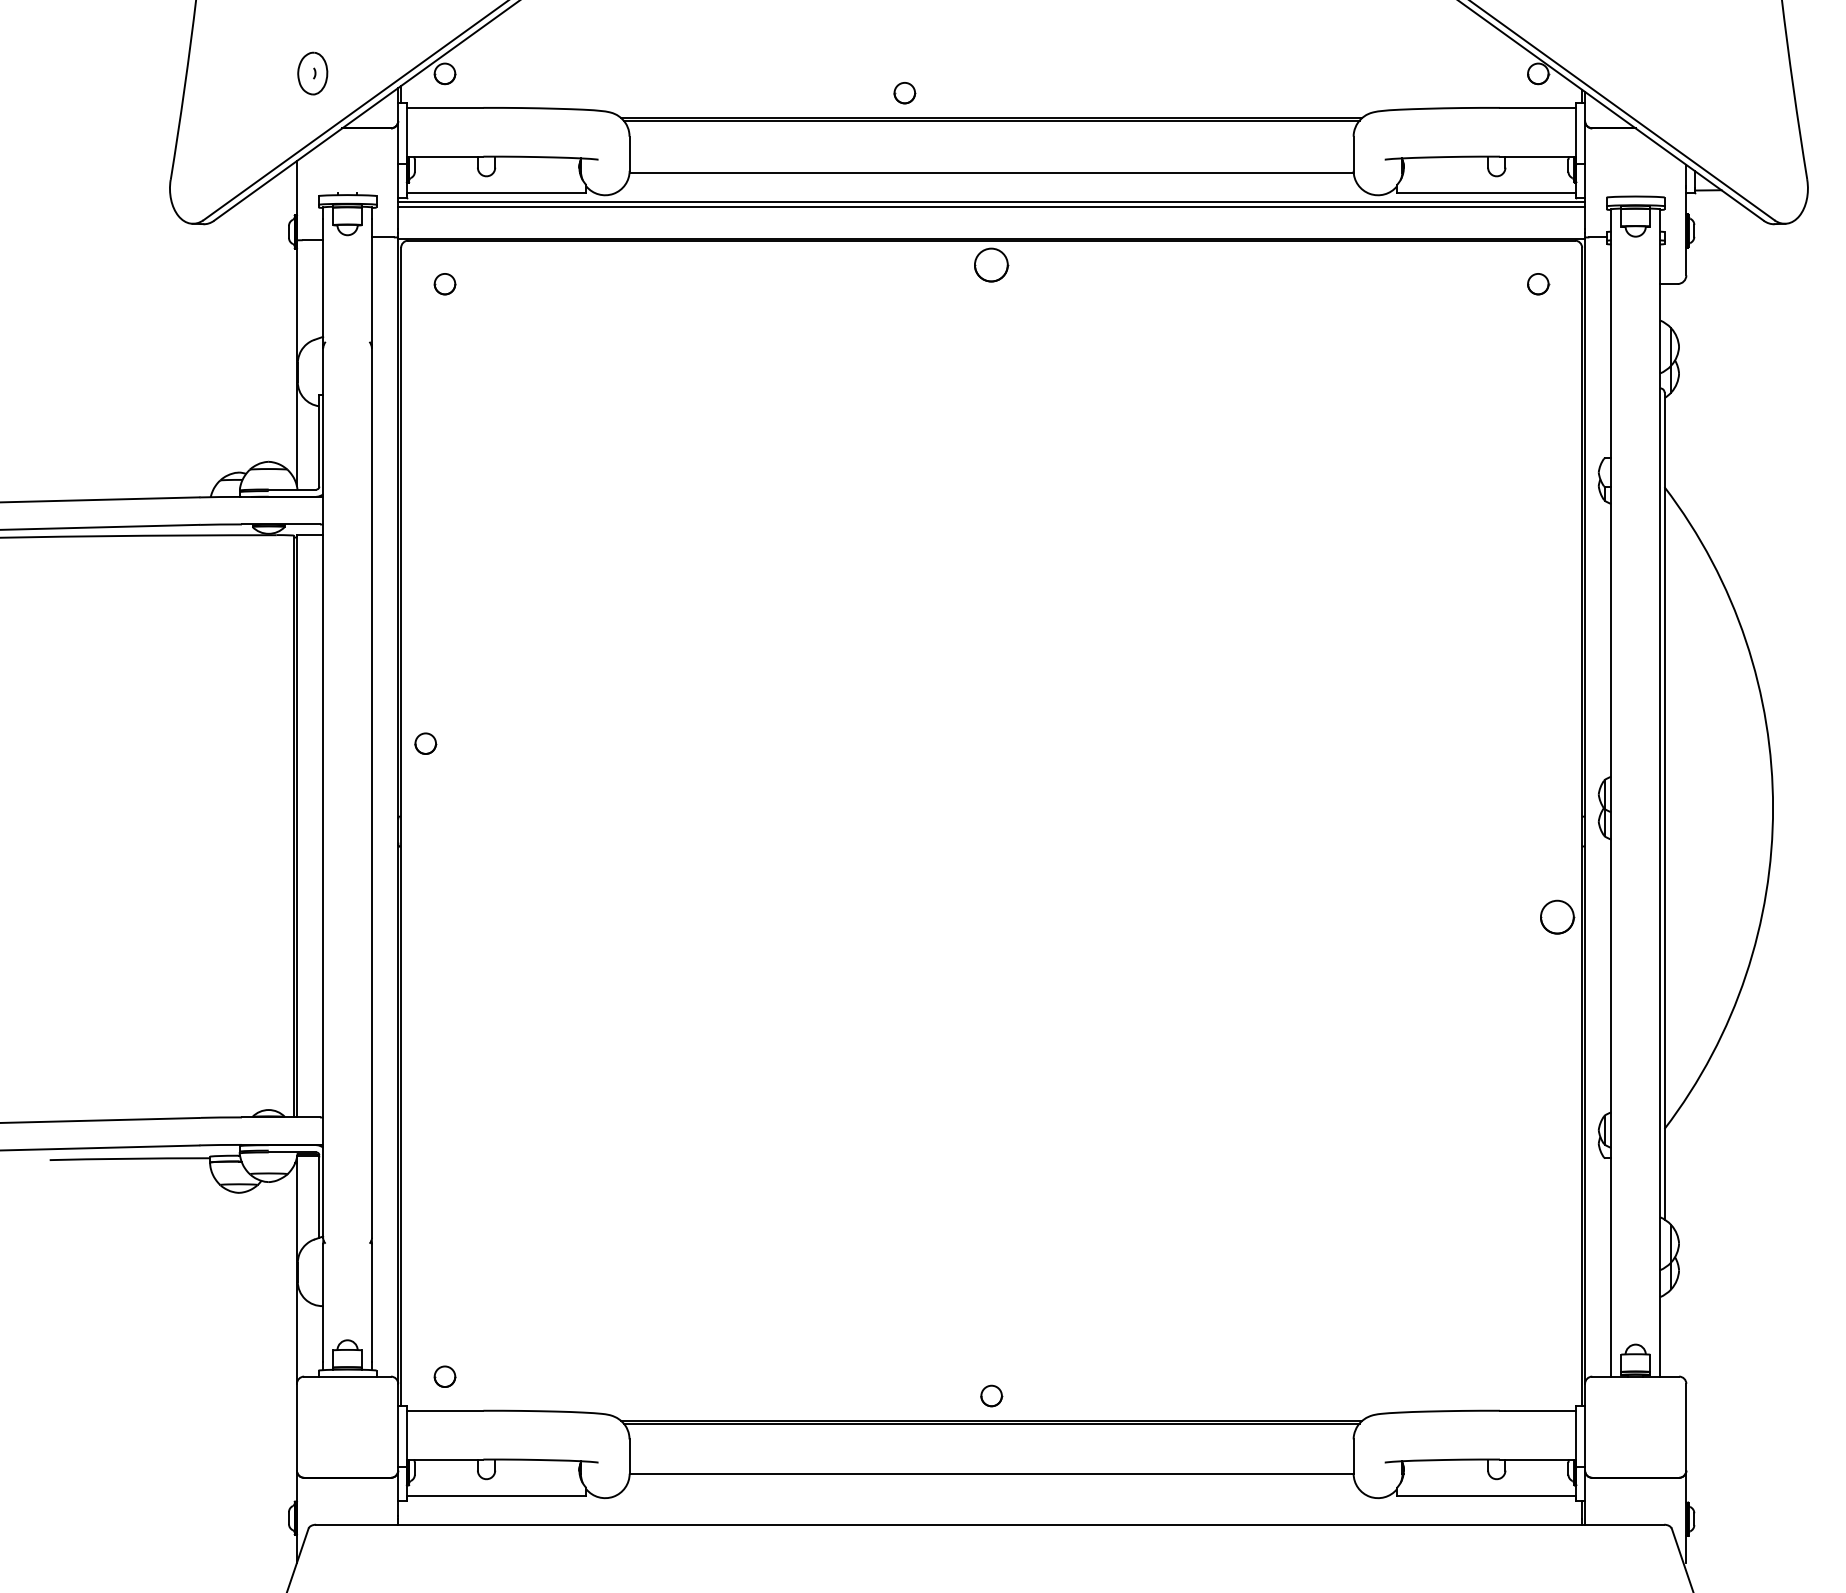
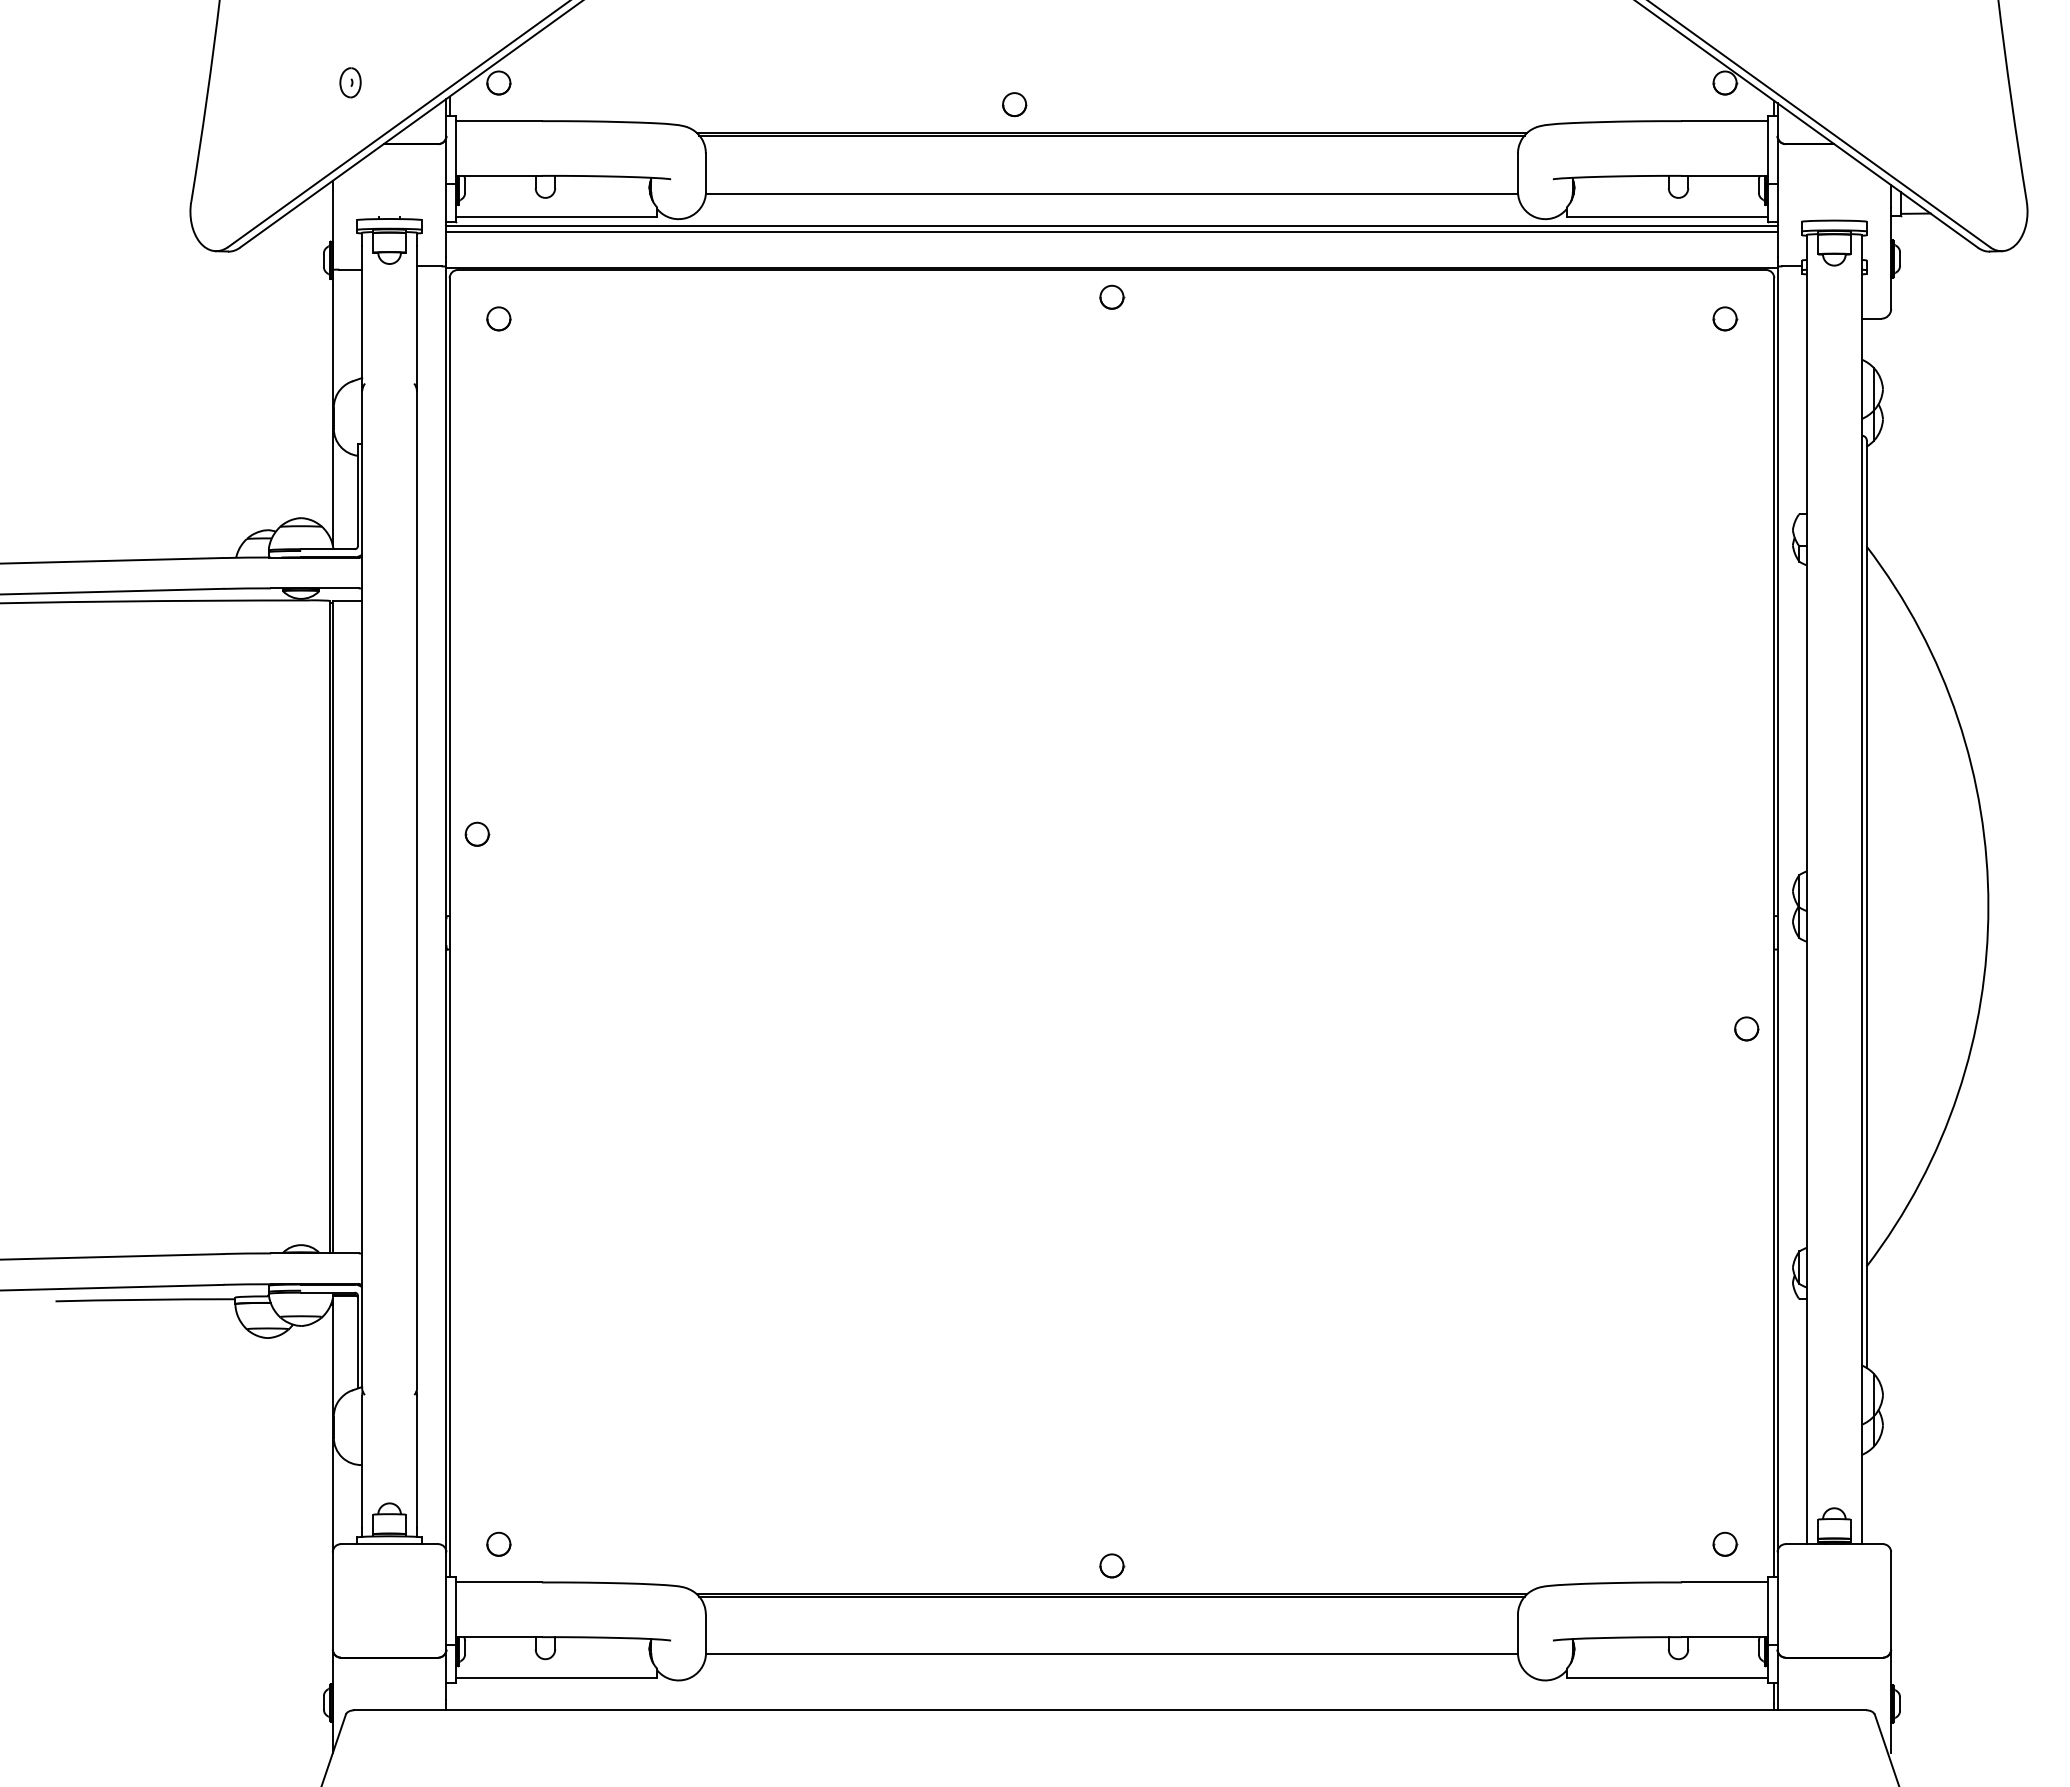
part: (312, 73) -> (350, 82), size x0.62
part: (992, 264) -> (1112, 296), size x0.62
part: (1557, 916) -> (1746, 1028), size x0.62
part: (1538, 1376) -> (1725, 1543), added

